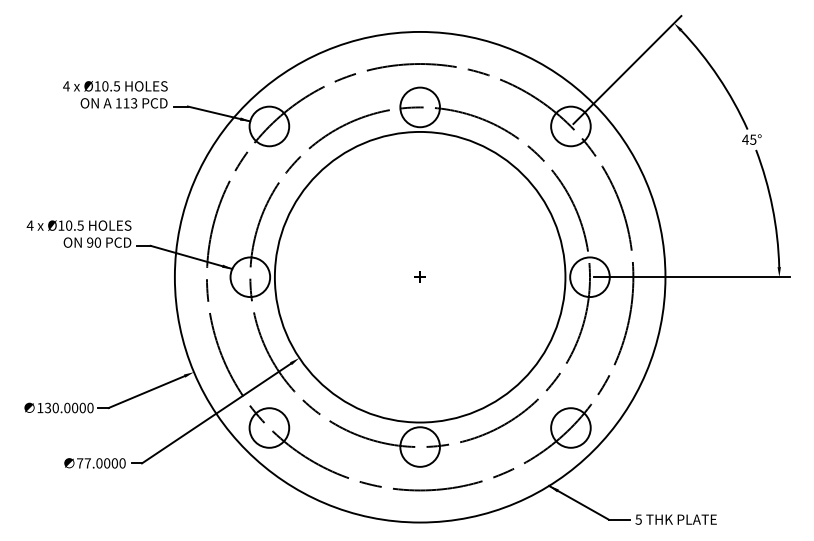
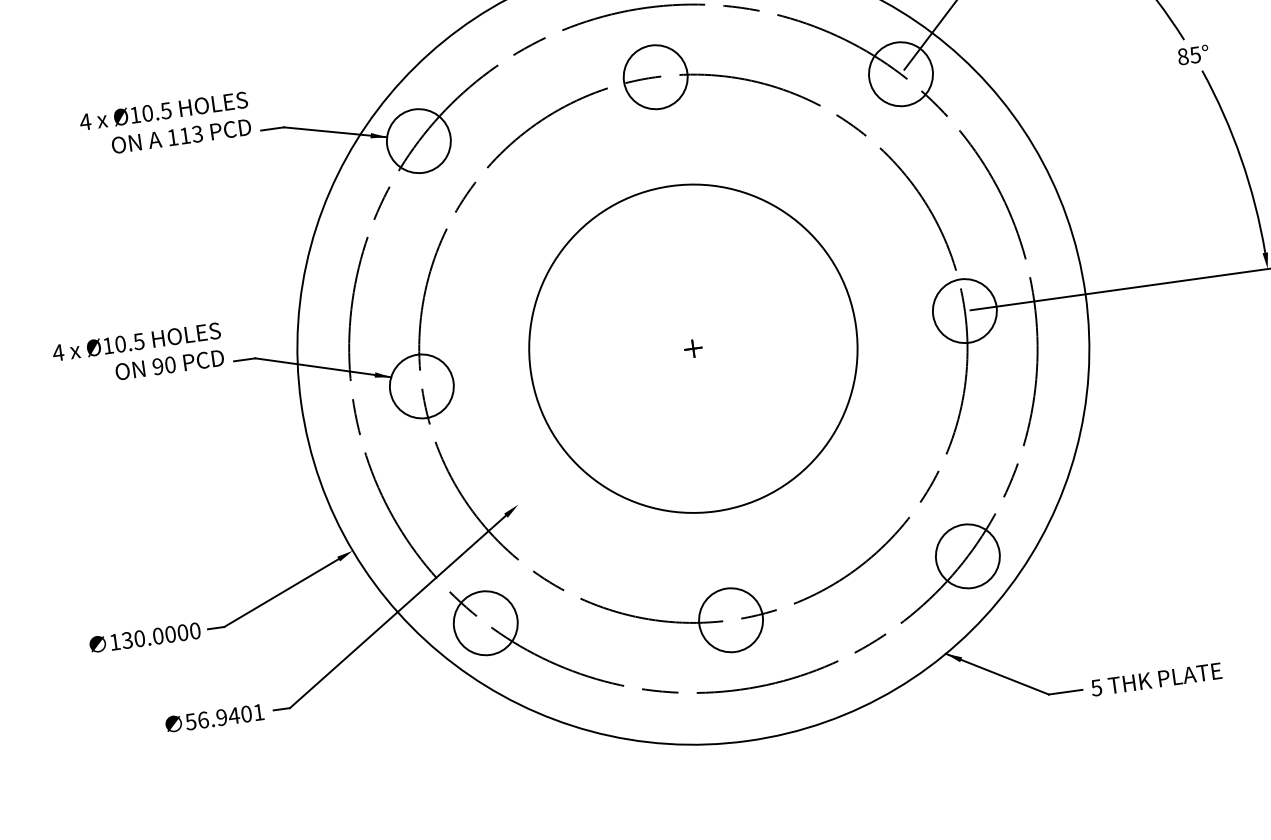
text: (745, 139) -> (1182, 56), 45° -> 85°
circle: (419, 276) -> (692, 347), size x0.7
text: (101, 463) -> (225, 717), 77.0000 -> 56.9401

